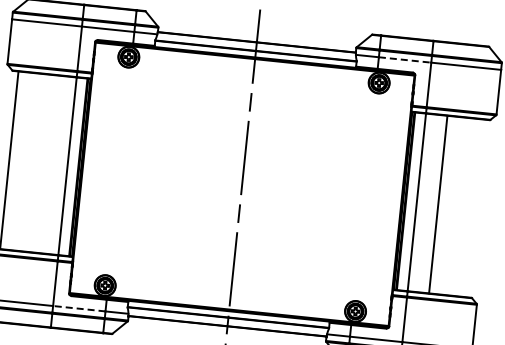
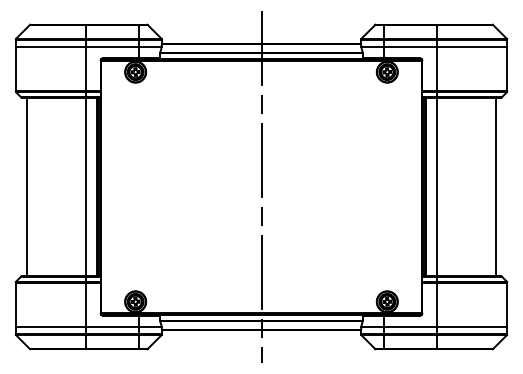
line: (405, 60) -> (411, 46), dashed -> solid
line: (438, 204) -> (495, 186), moved
line: (78, 308) -> (111, 327), dashed -> solid

